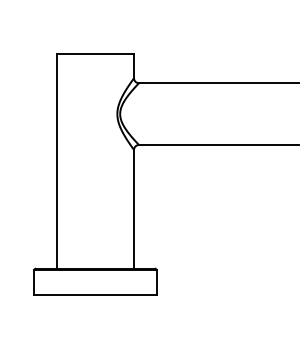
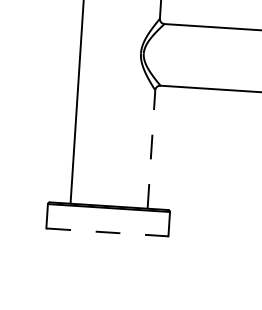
line: (134, 208) -> (151, 148), solid -> dashed
line: (95, 294) -> (107, 232), solid -> dashed

